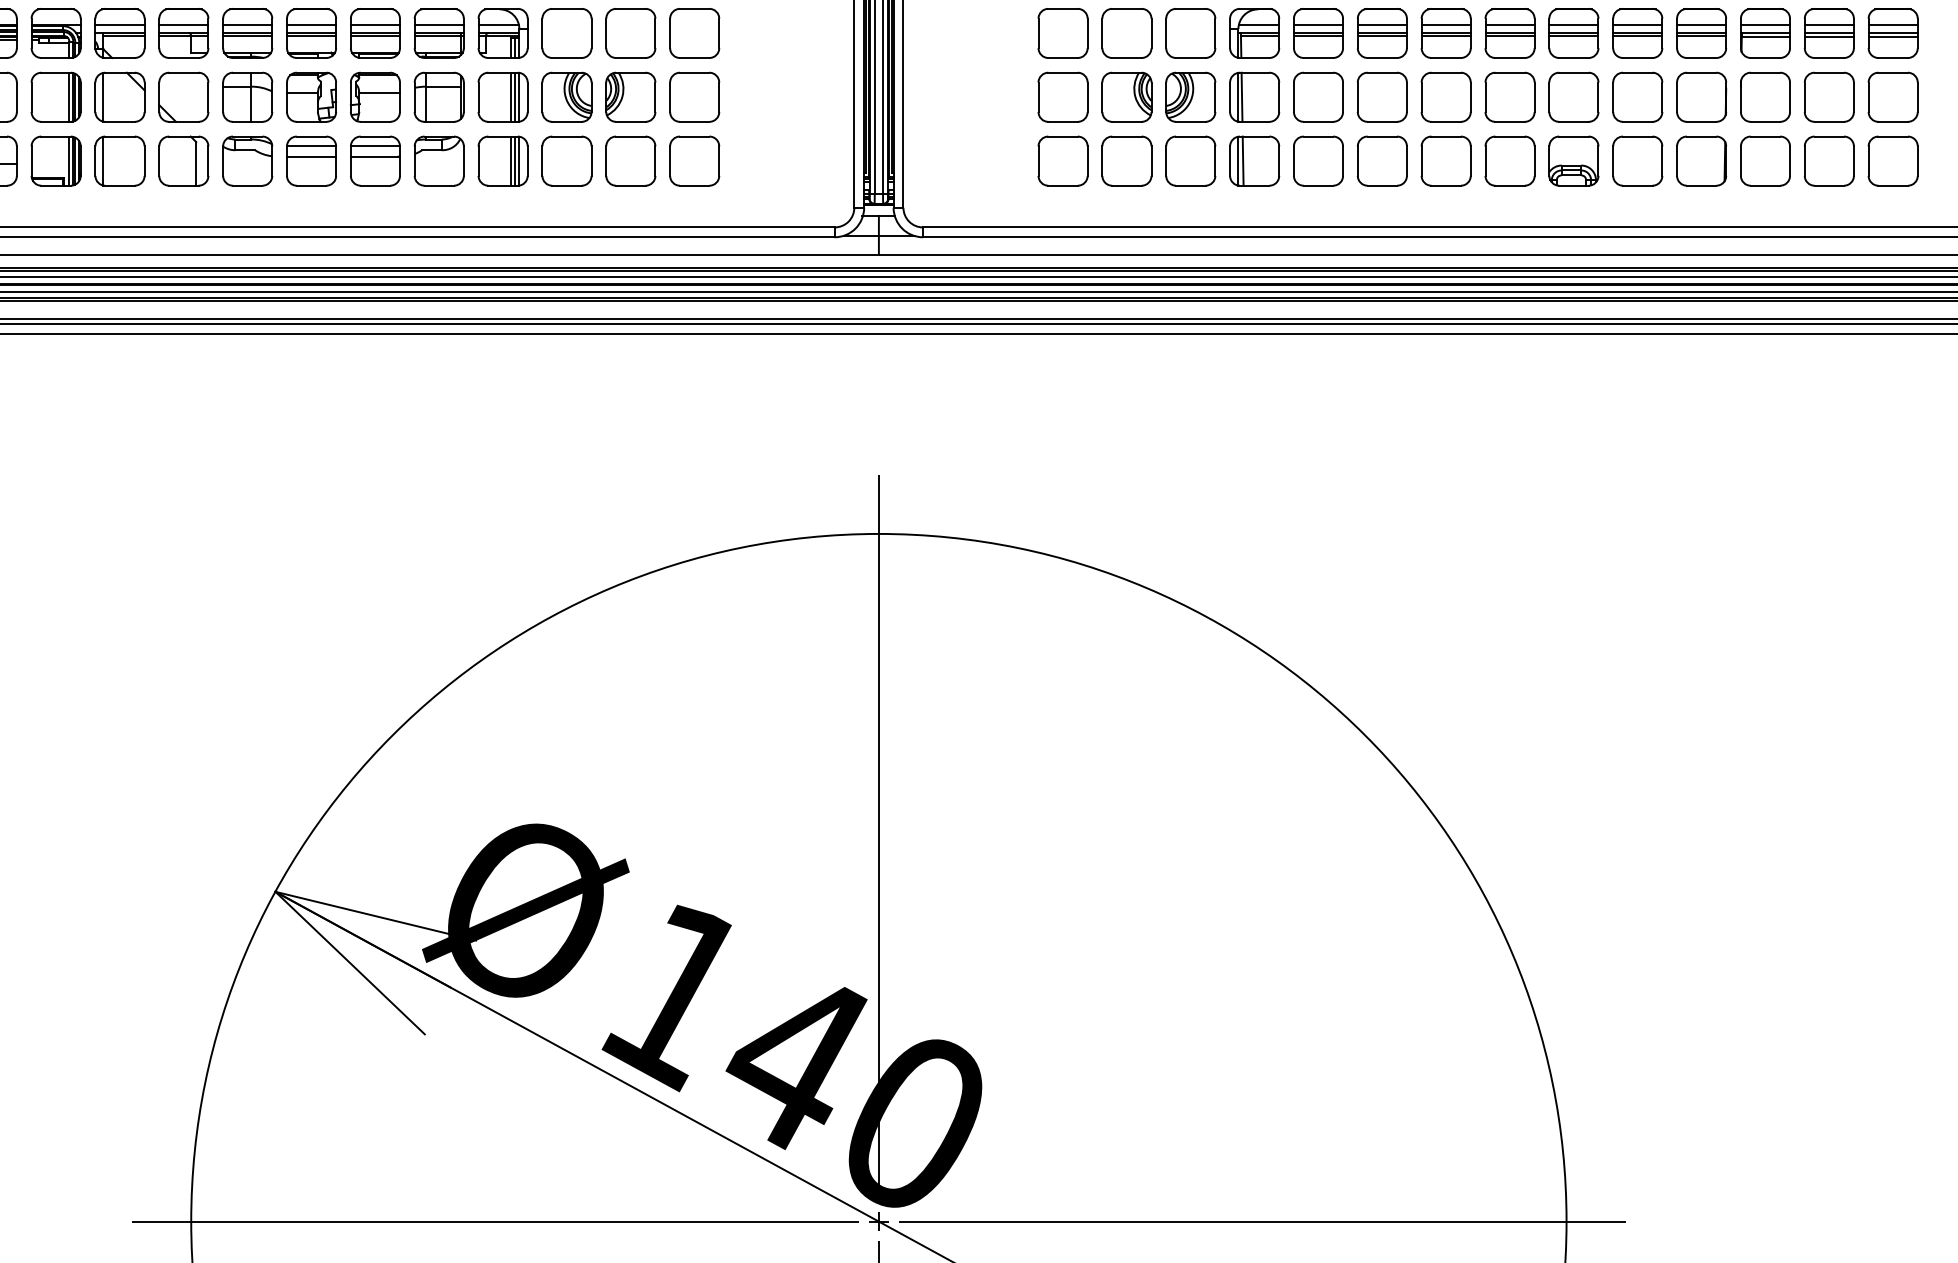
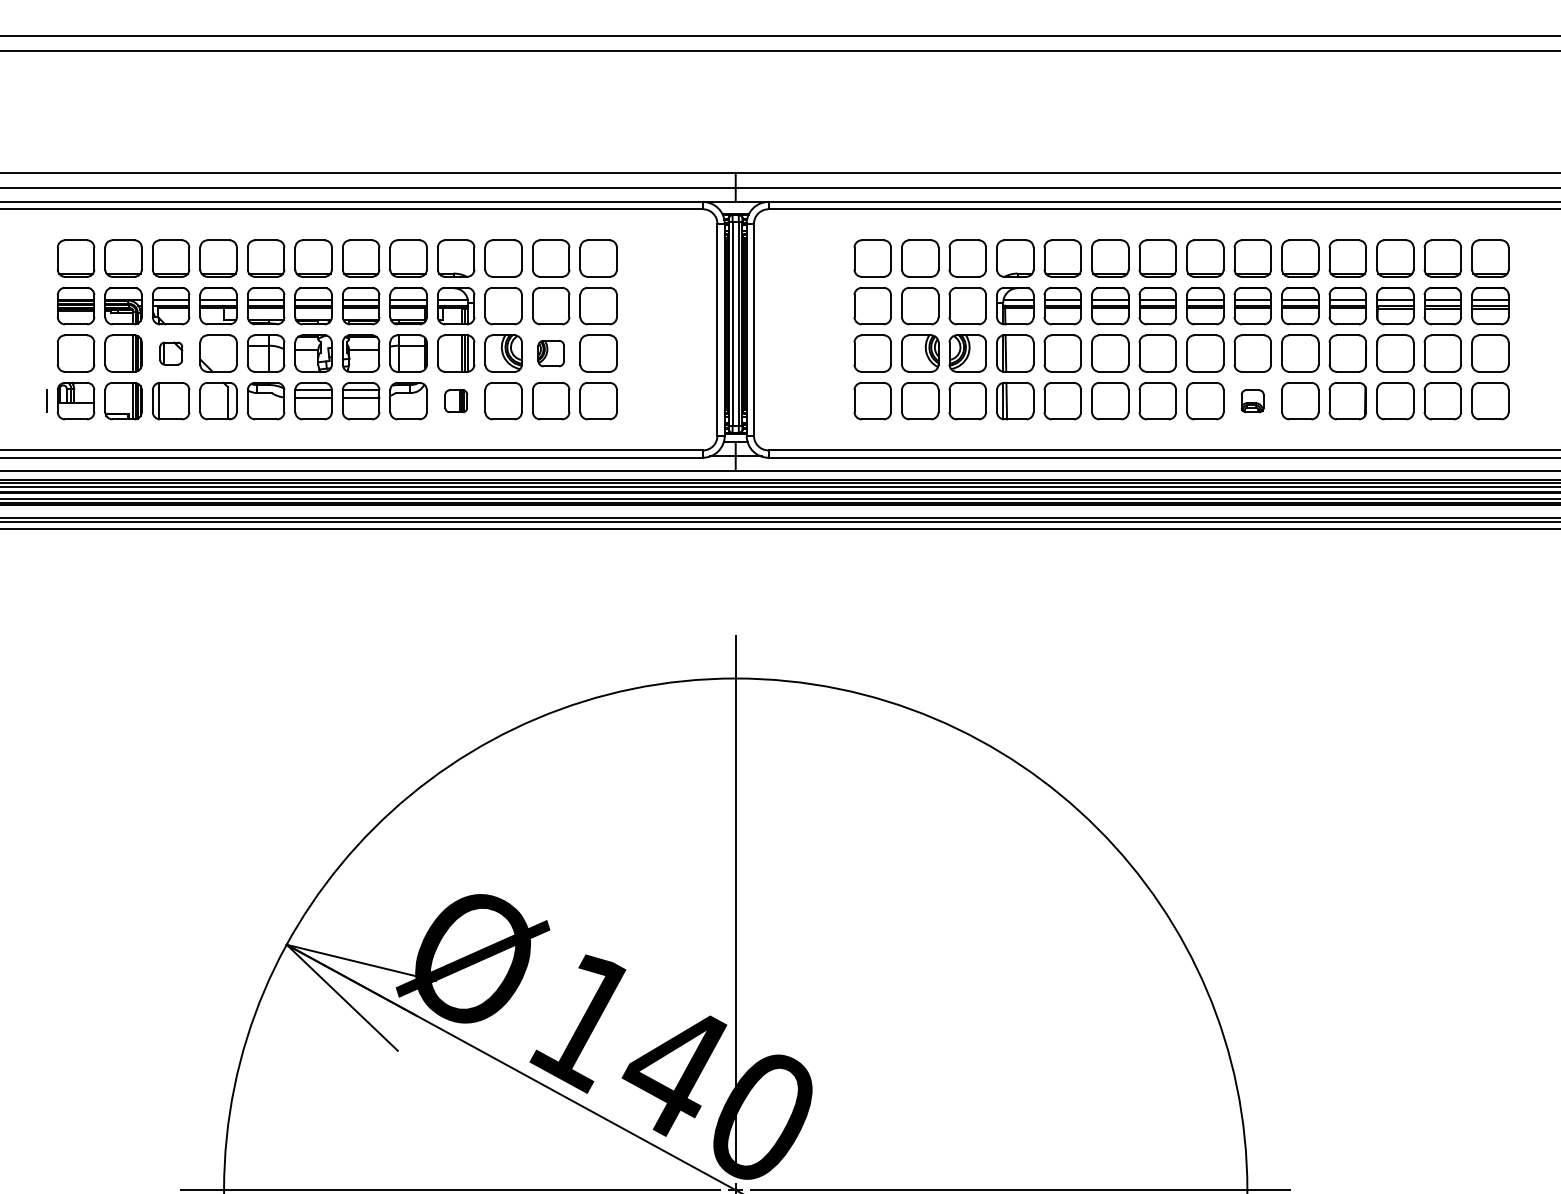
part: (120, 97) -> (171, 353), size x0.6
part: (631, 97) -> (551, 353), size x0.7
part: (503, 161) -> (456, 401), size x0.6
part: (1573, 161) -> (1252, 401), size x0.6

